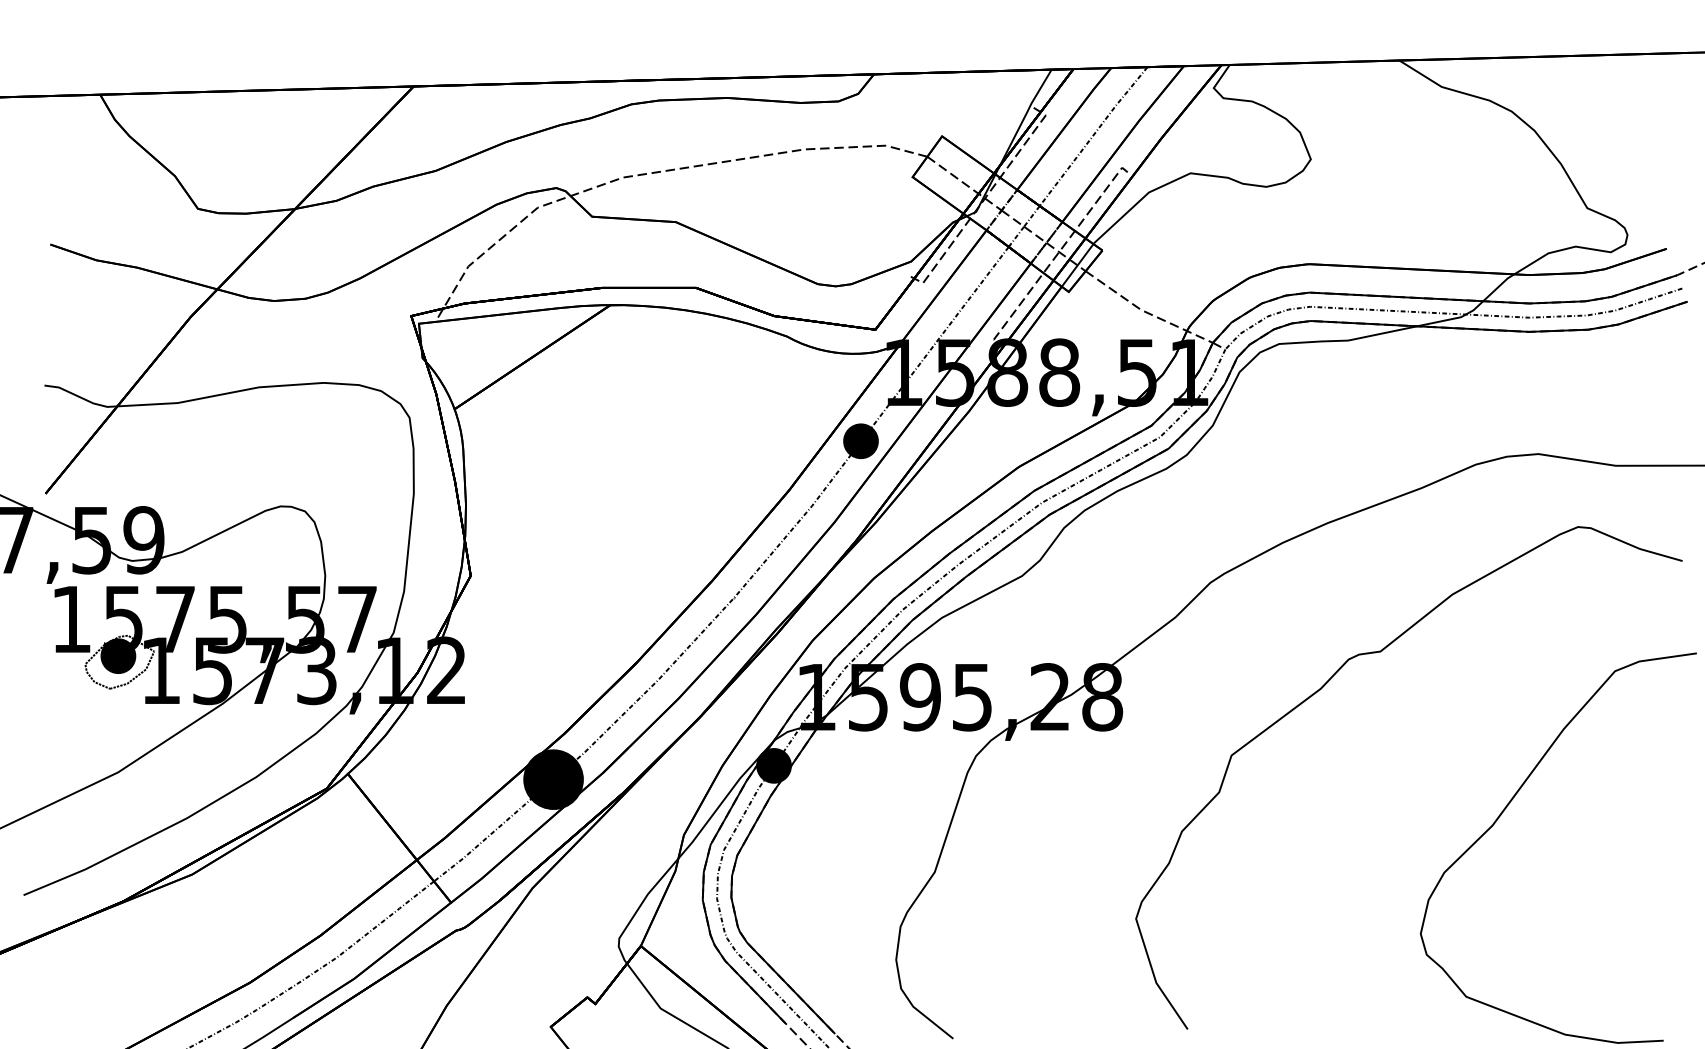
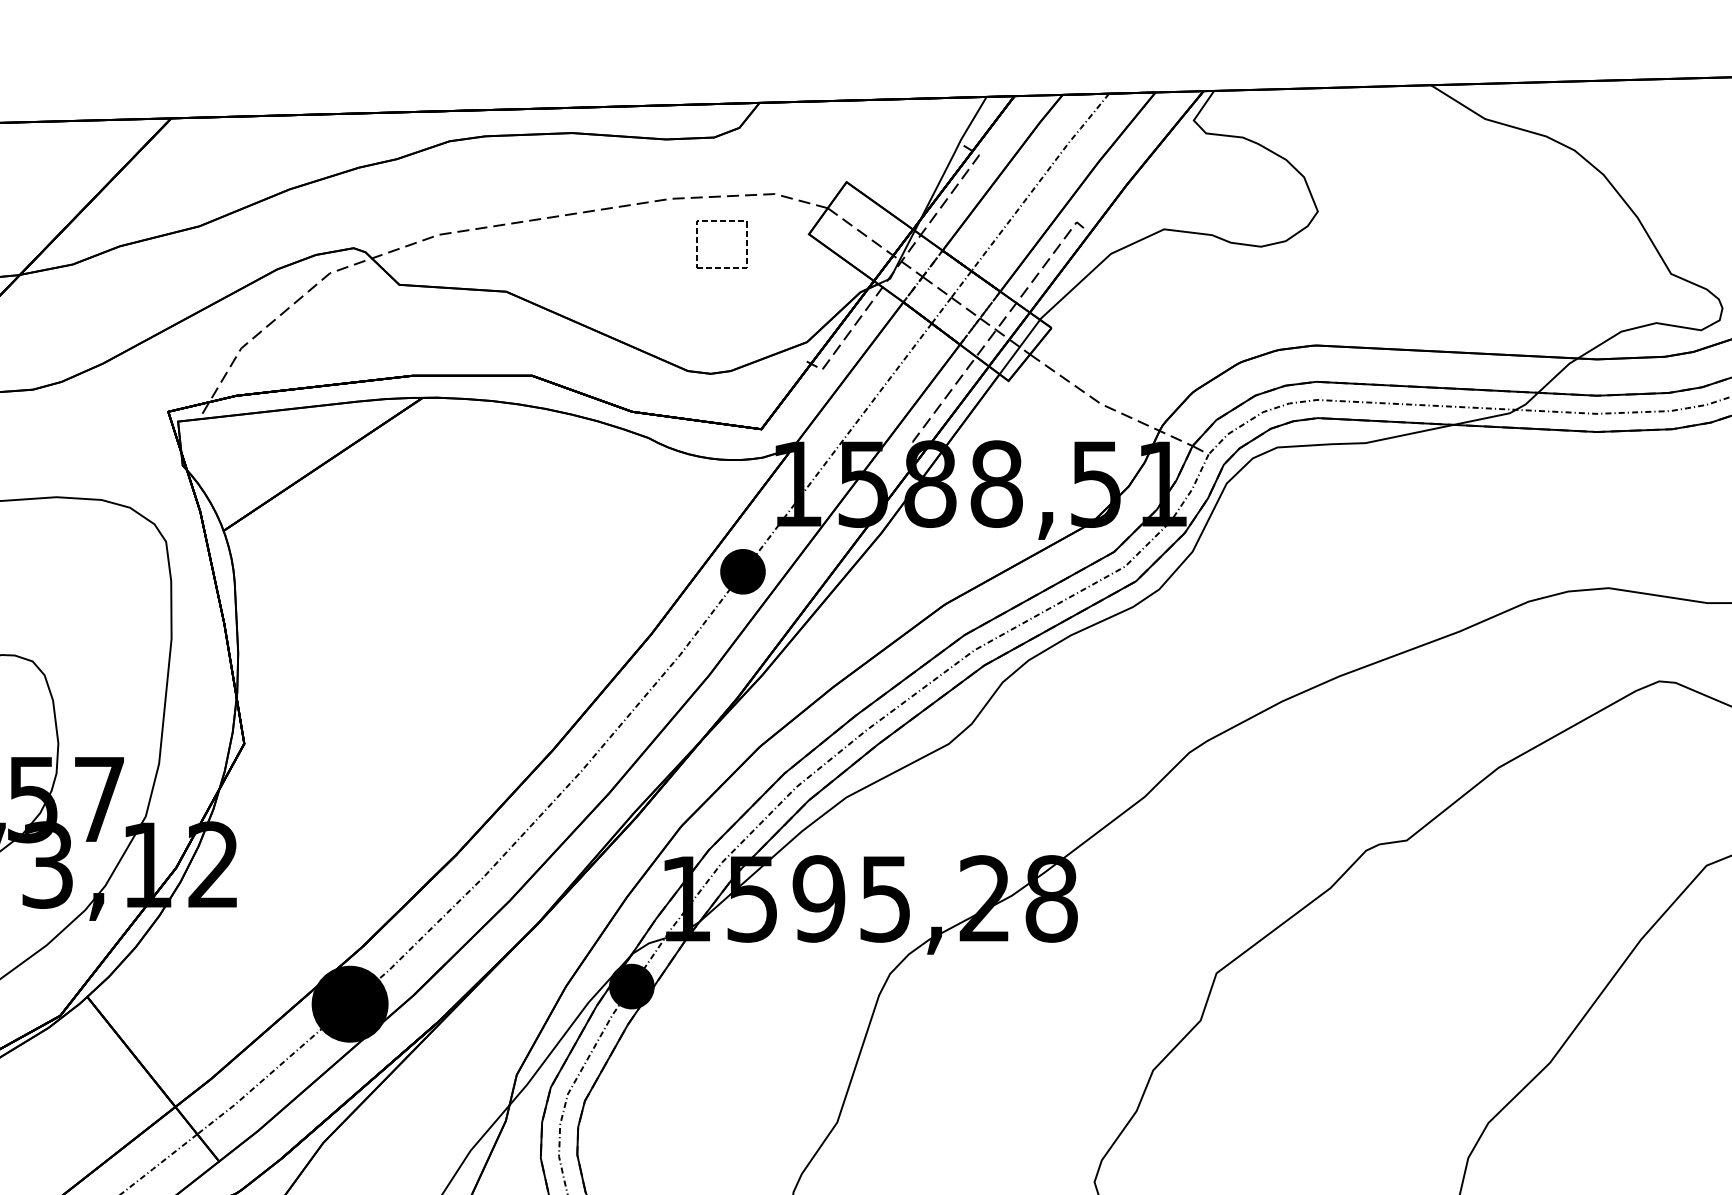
part: (844, 167) -> (721, 221), added

